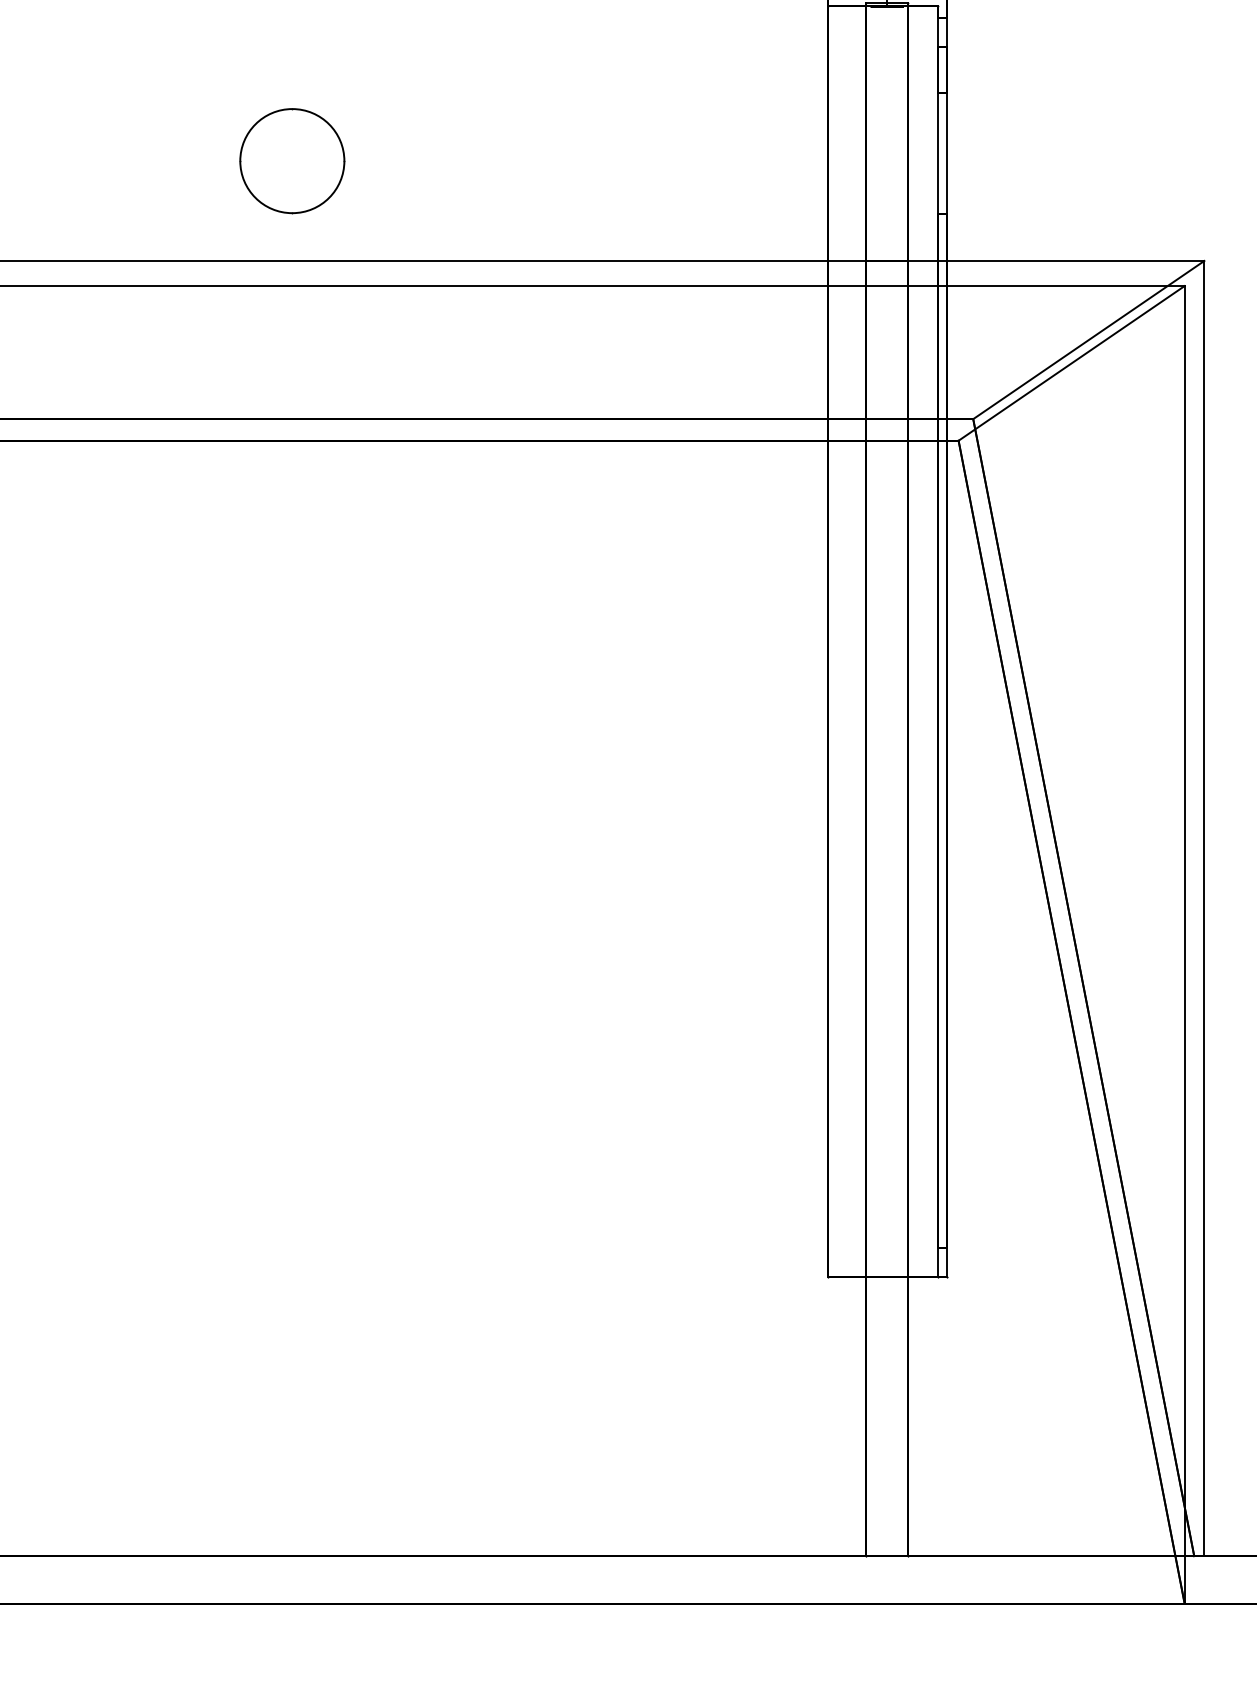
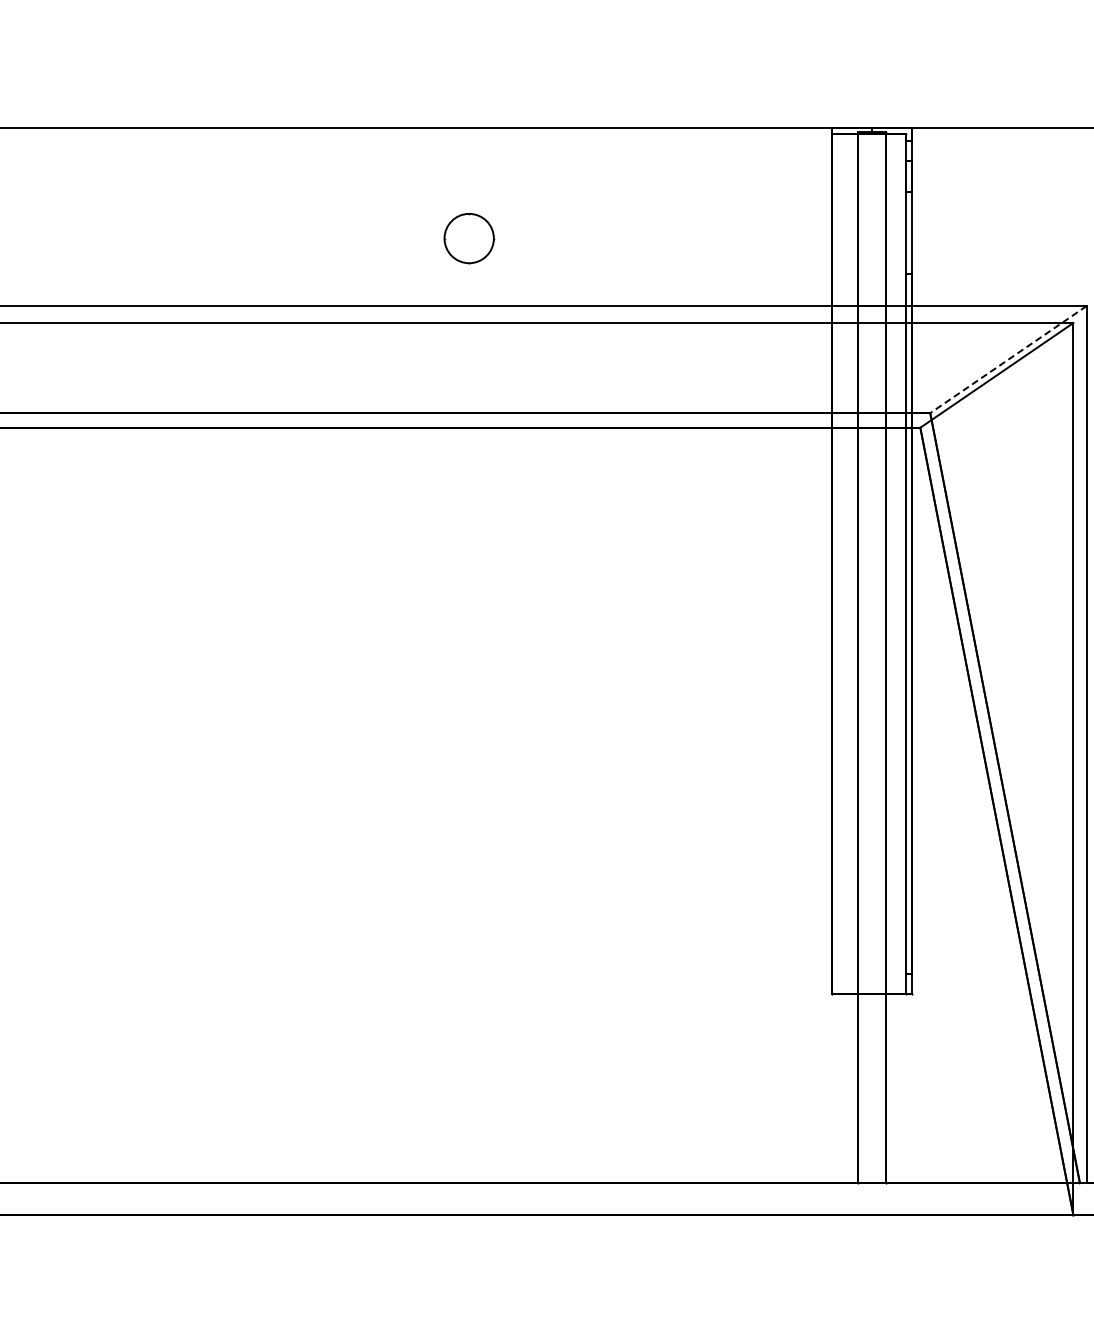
part: (292, 161) -> (469, 238), size x0.7
line: (1088, 339) -> (1008, 359), solid -> dashed

